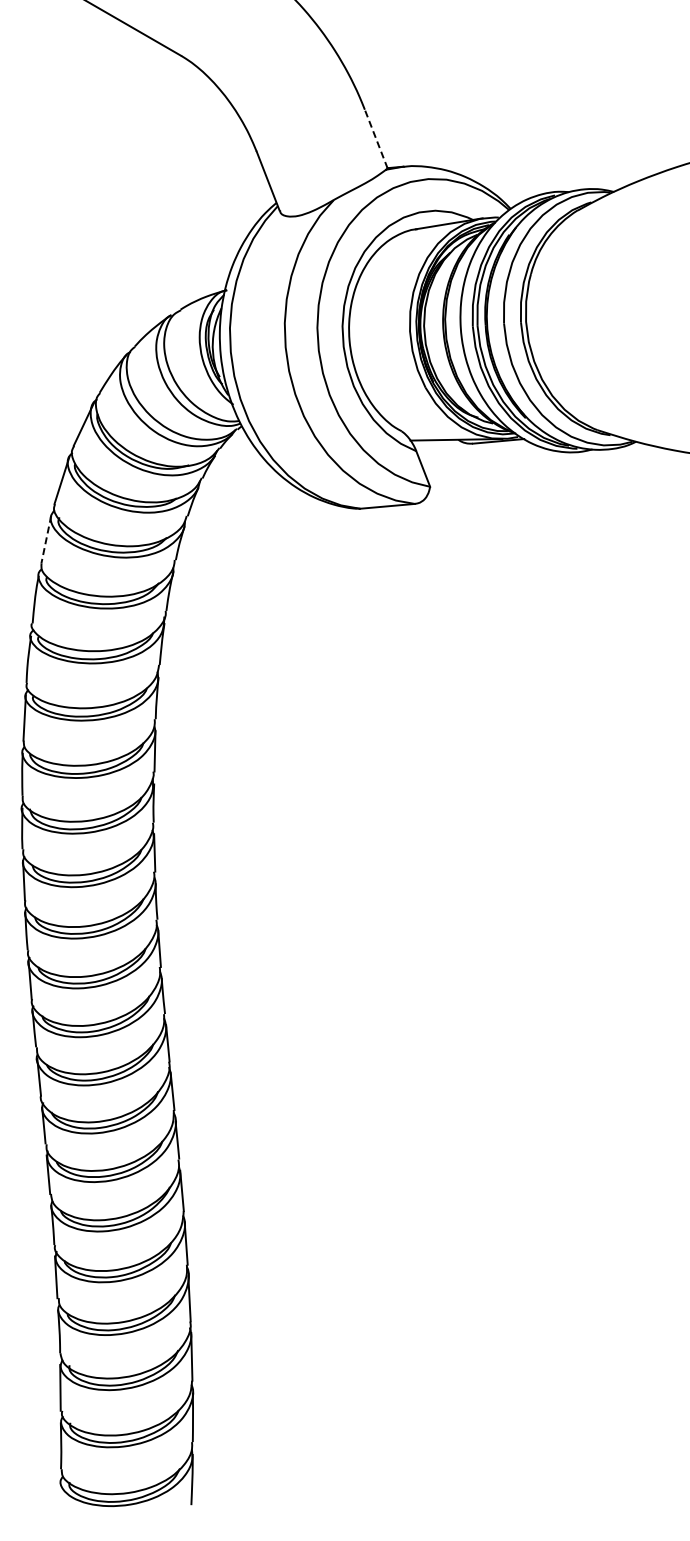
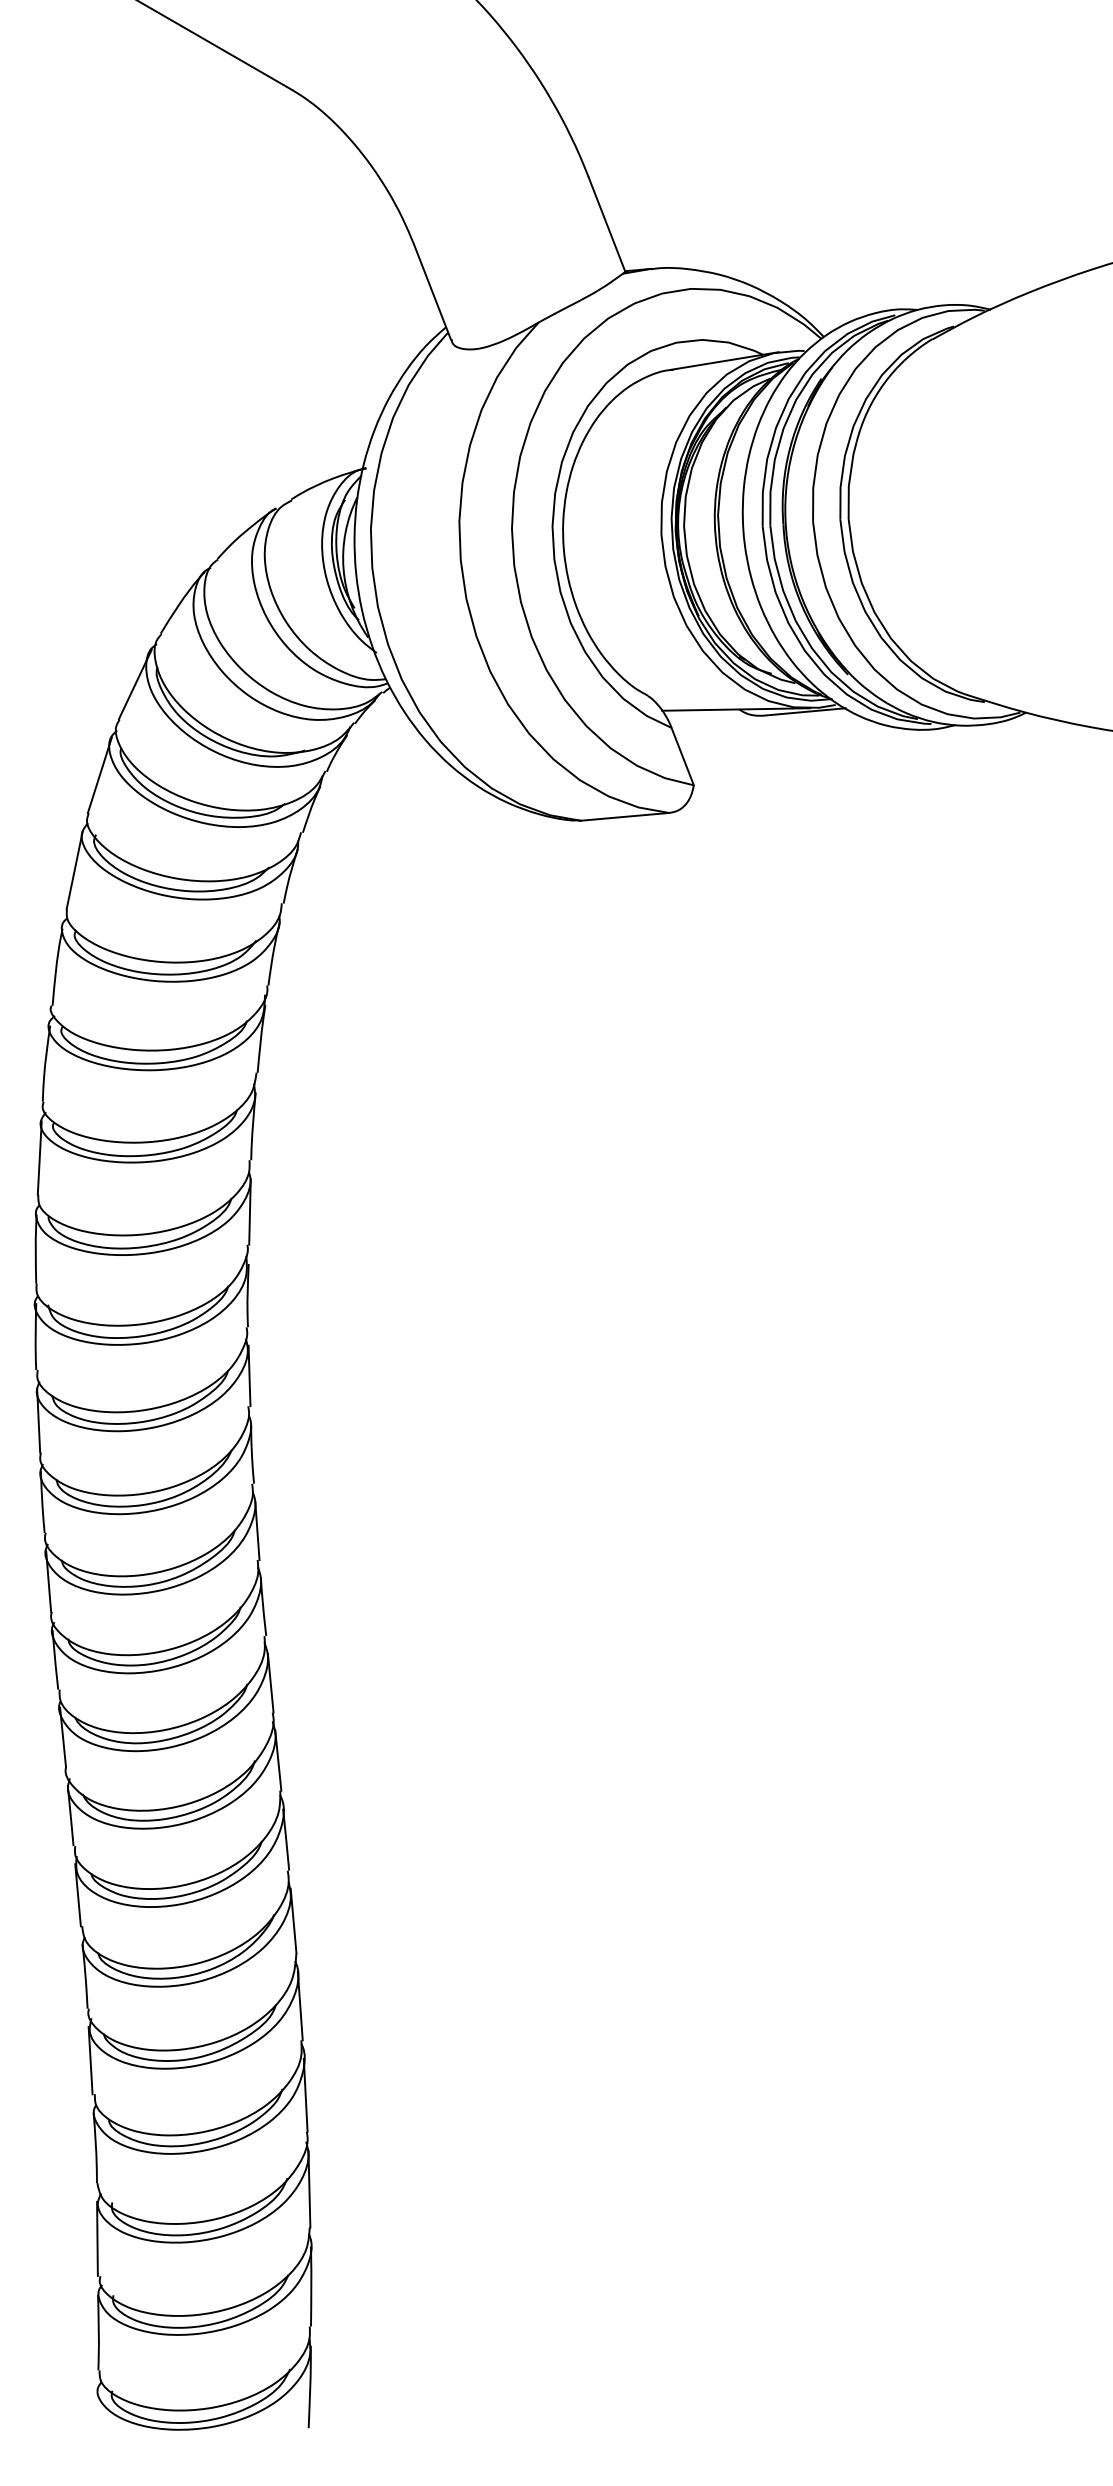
line: (376, 139) -> (607, 225), dashed -> solid
line: (46, 540) -> (74, 871), dashed -> solid

